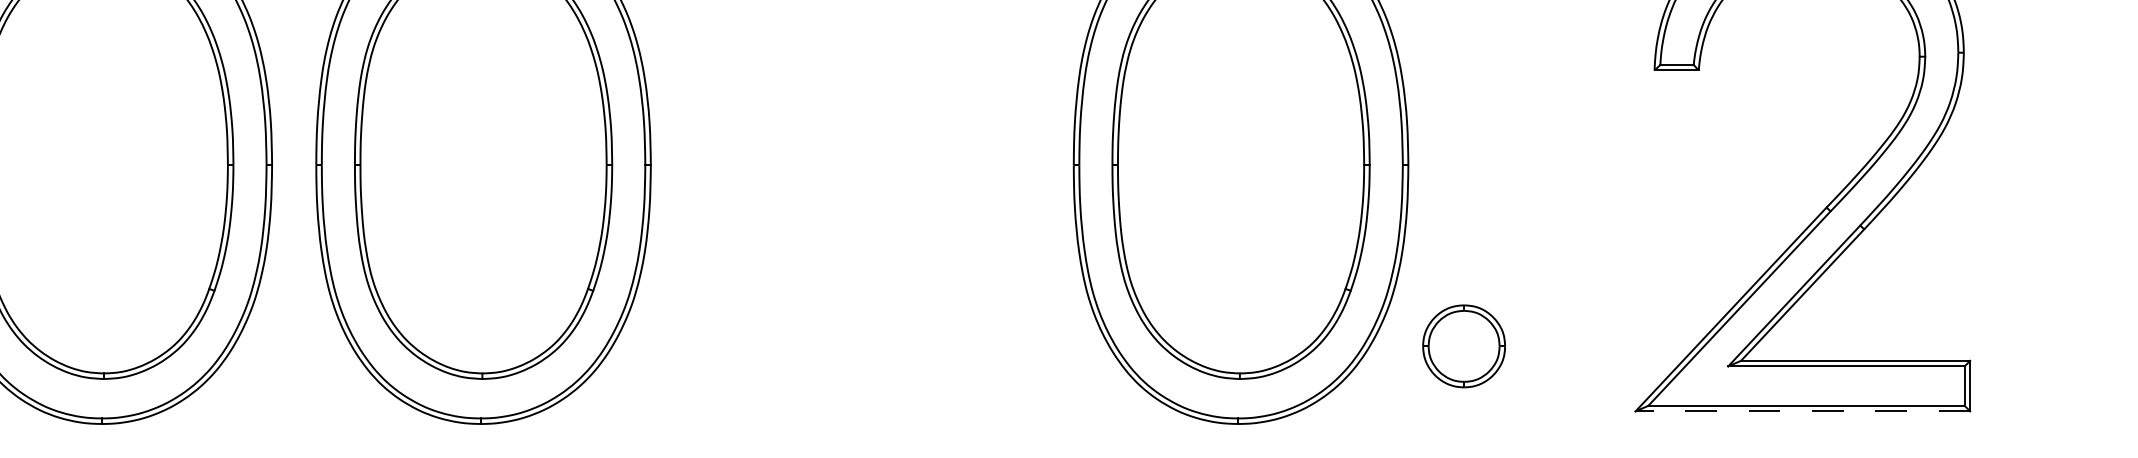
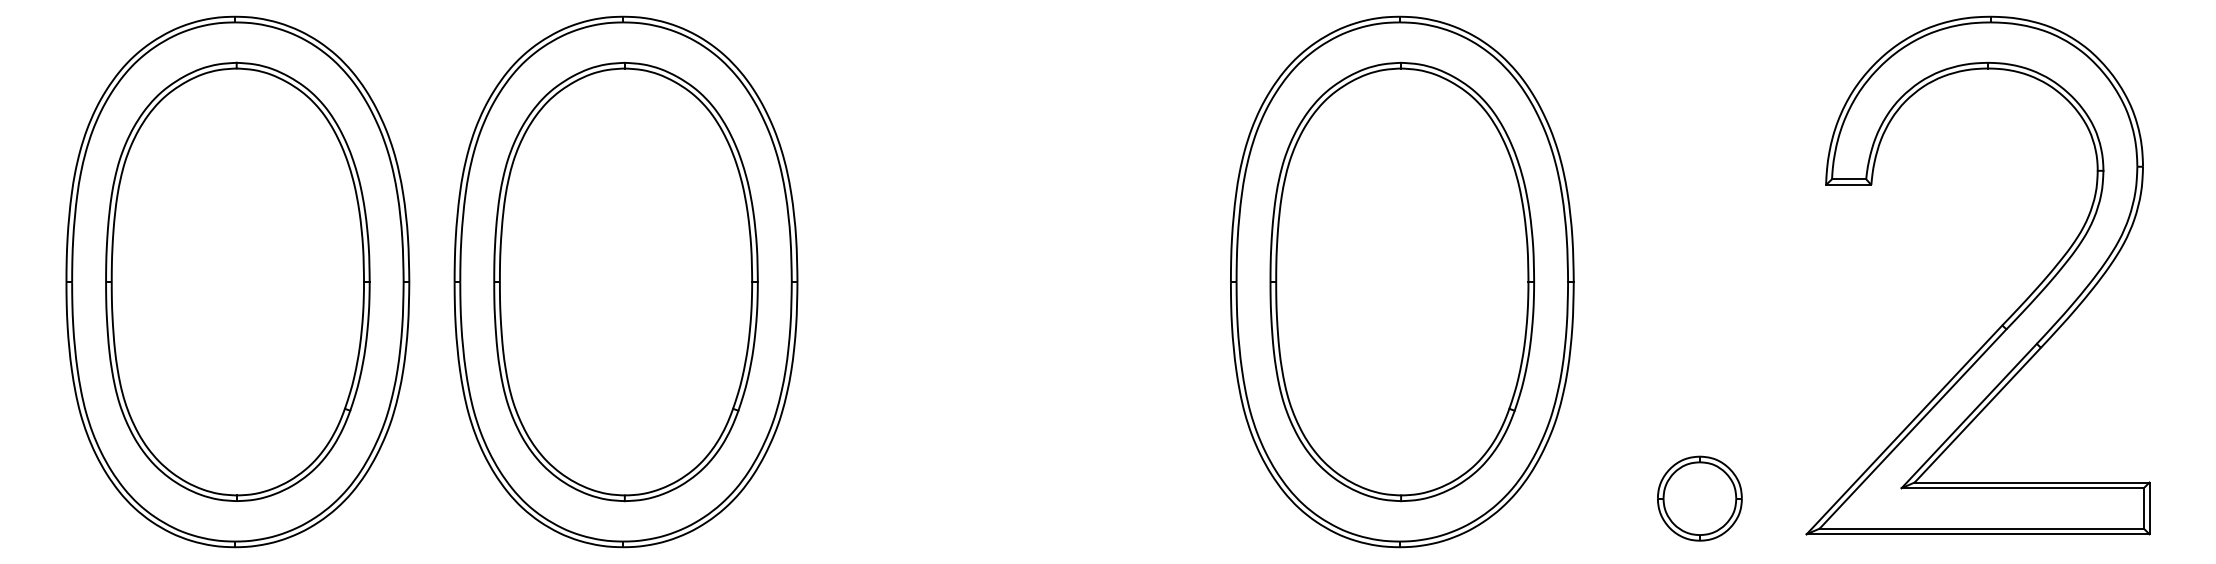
part: (1463, 346) -> (1699, 498), moved
line: (1802, 411) -> (1977, 534), dashed -> solid

